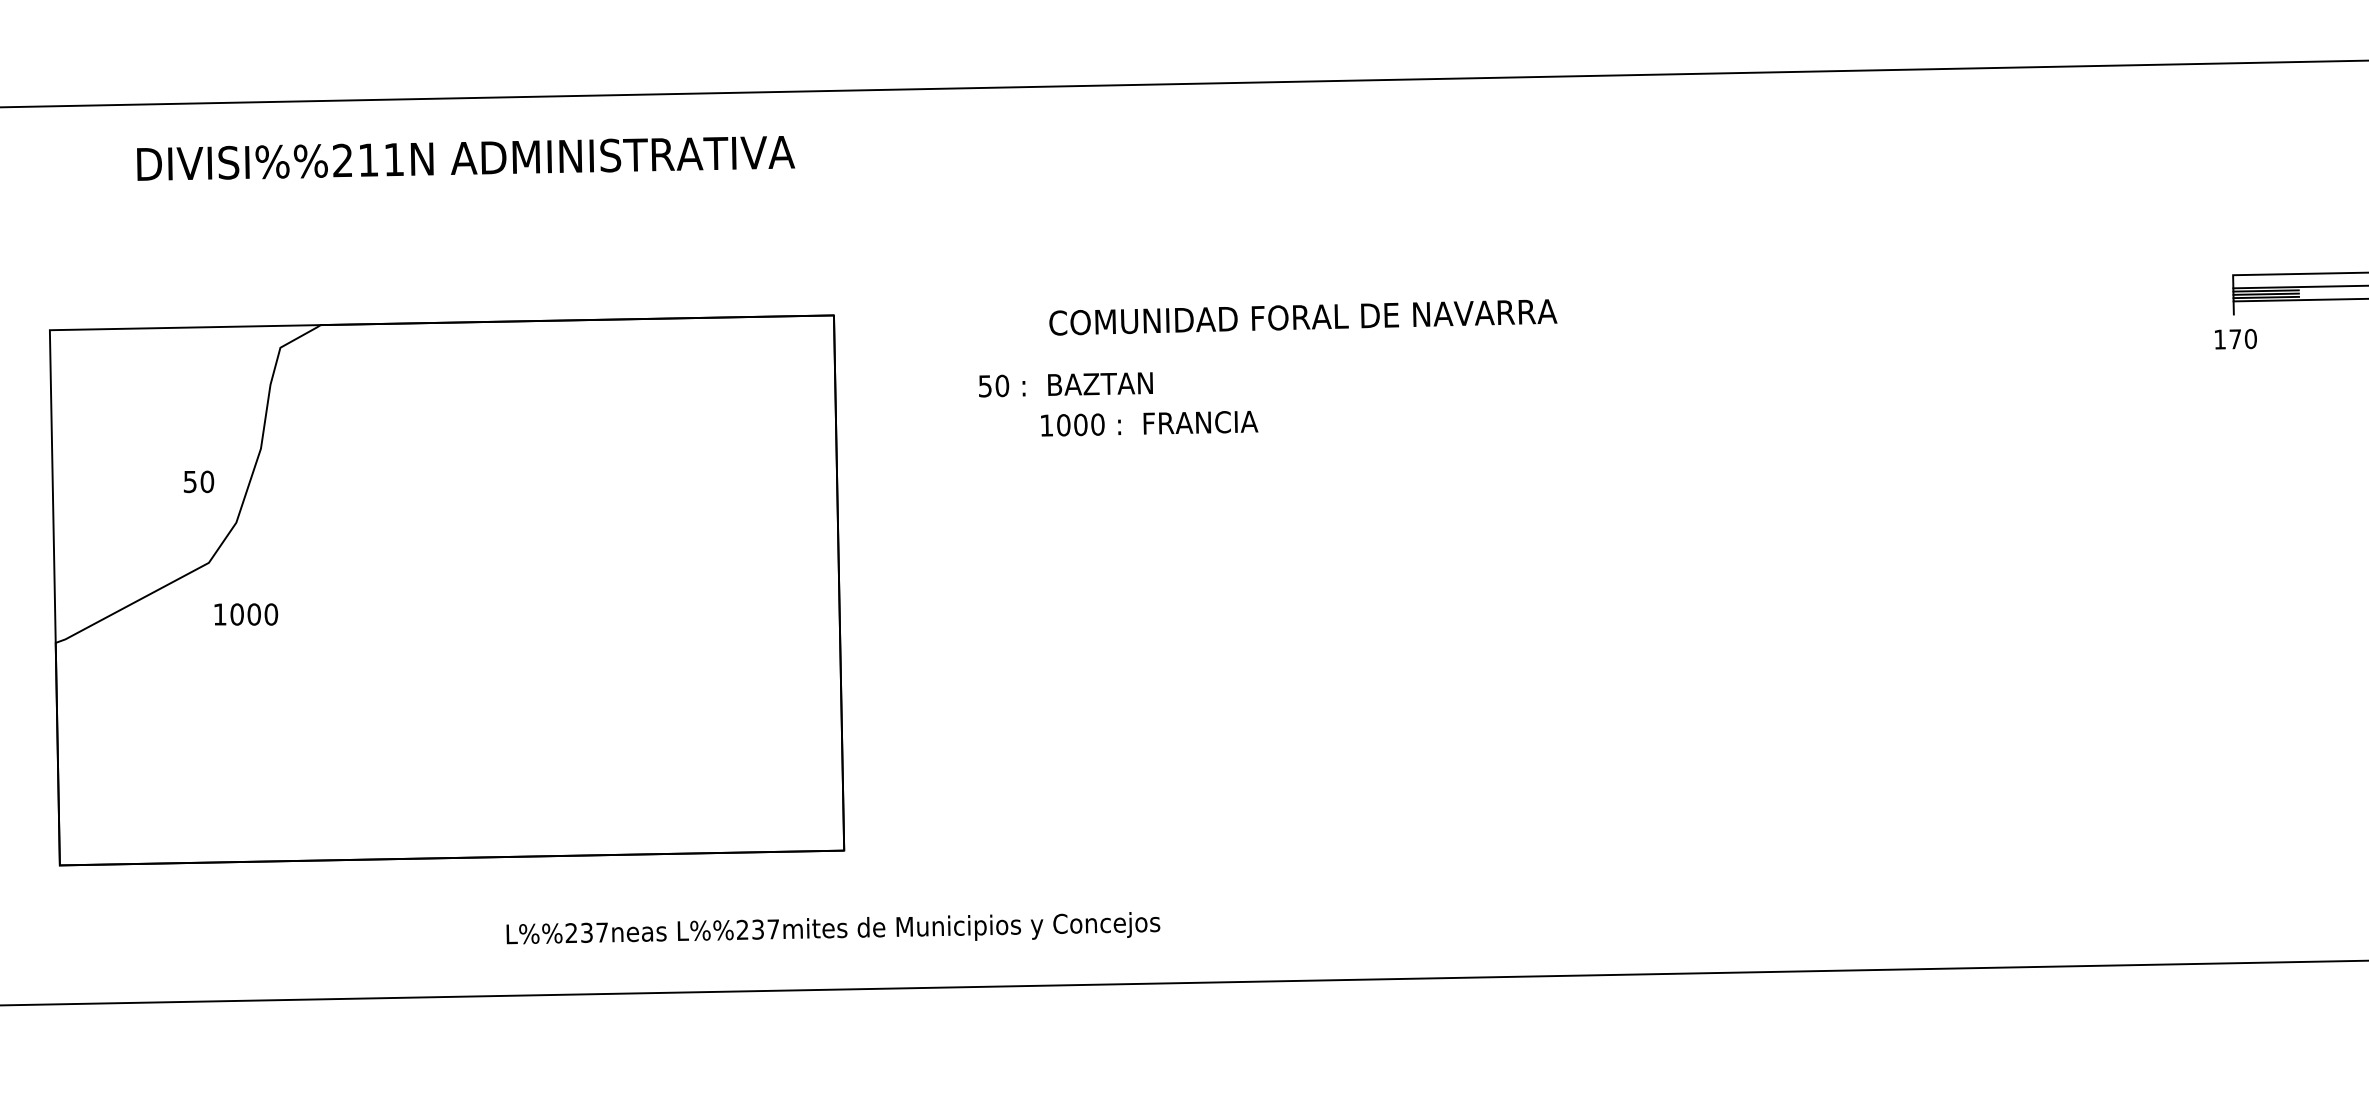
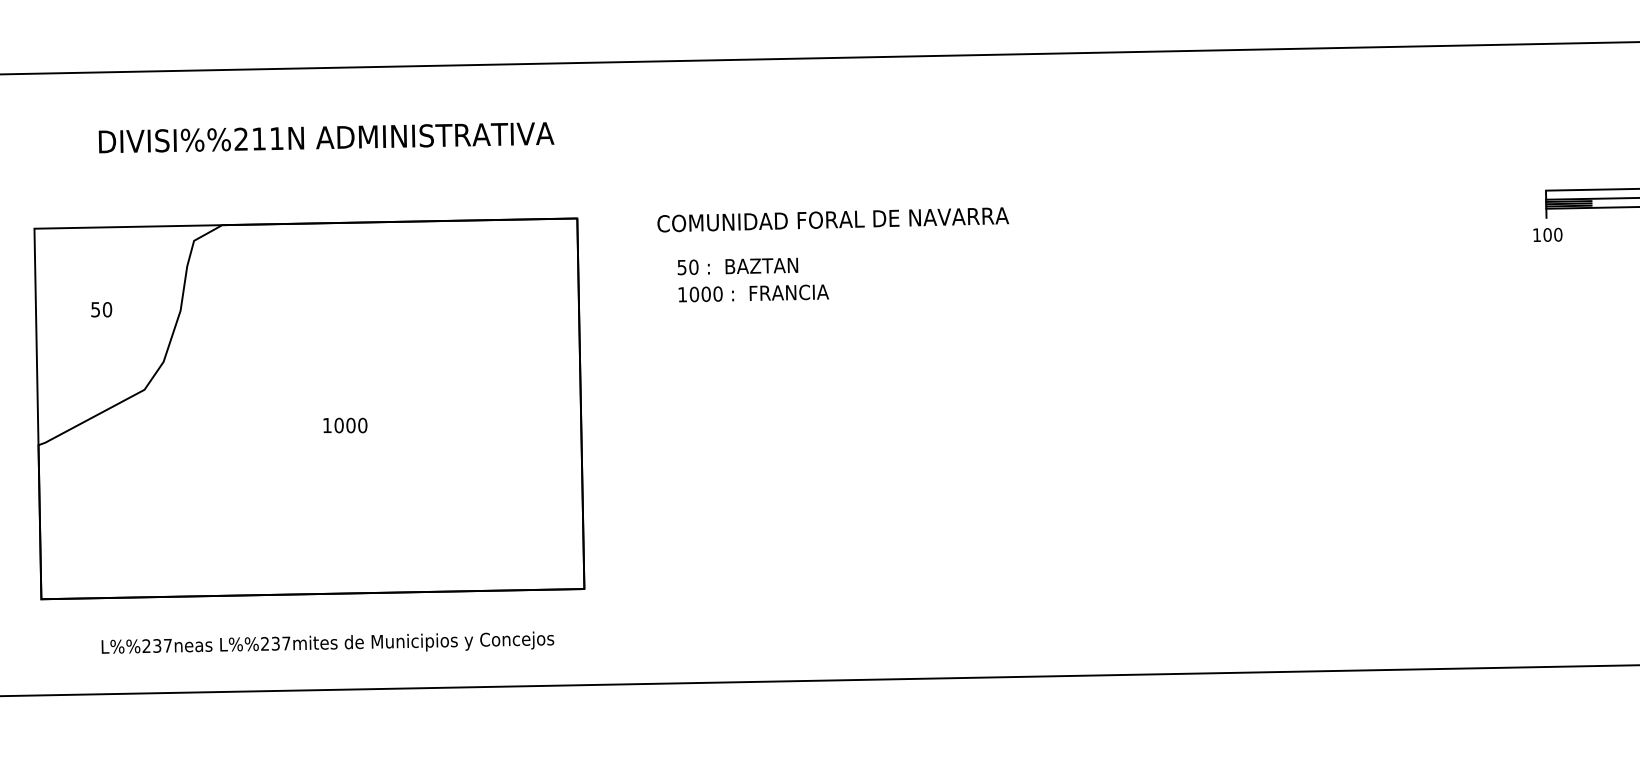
text: (465, 158) -> (326, 137), moved
text: (1303, 316) -> (833, 219), moved
text: (2235, 338) -> (1547, 234), 170 -> 100
text: (1149, 423) -> (753, 293), moved
text: (198, 481) -> (101, 309), moved
text: (246, 614) -> (345, 425), moved
text: (832, 927) -> (327, 642), moved

